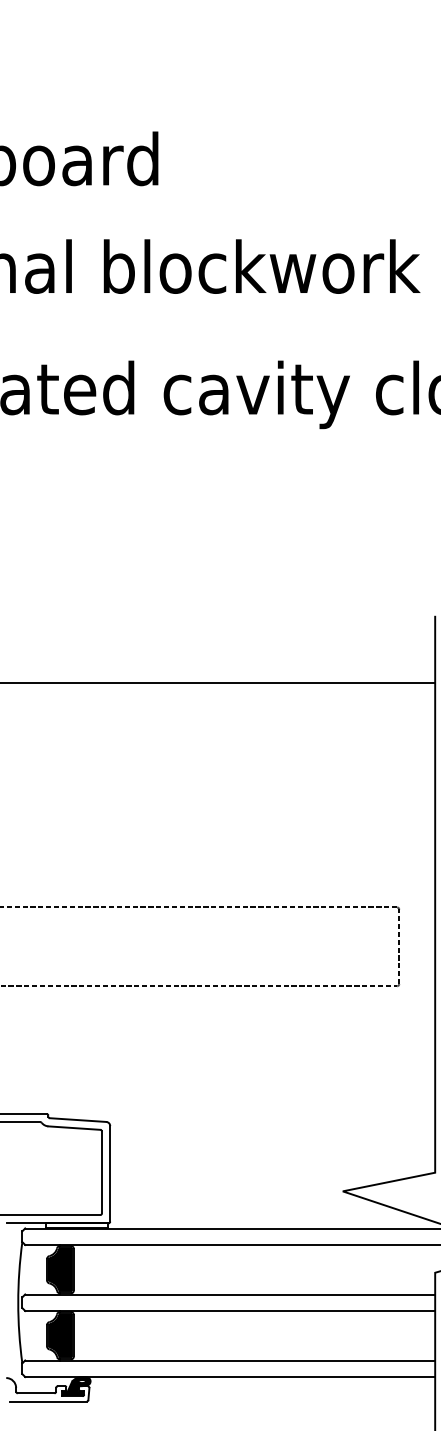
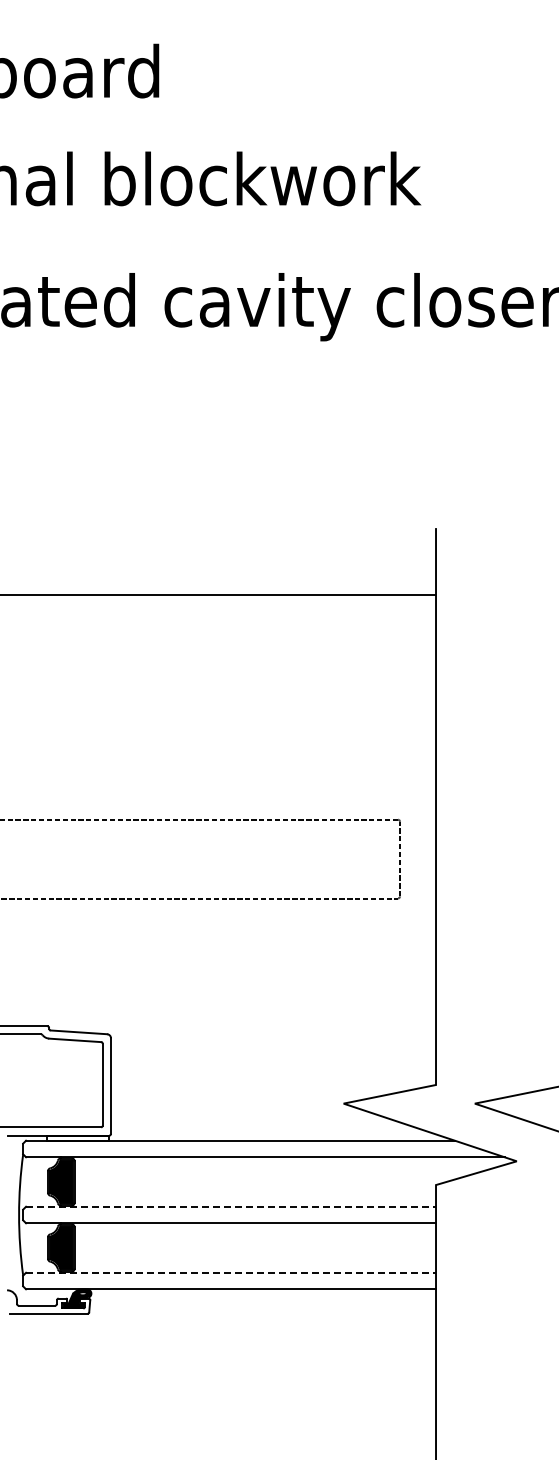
line: (230, 1294) -> (231, 1206), solid -> dashed
line: (230, 1360) -> (231, 1272), solid -> dashed

